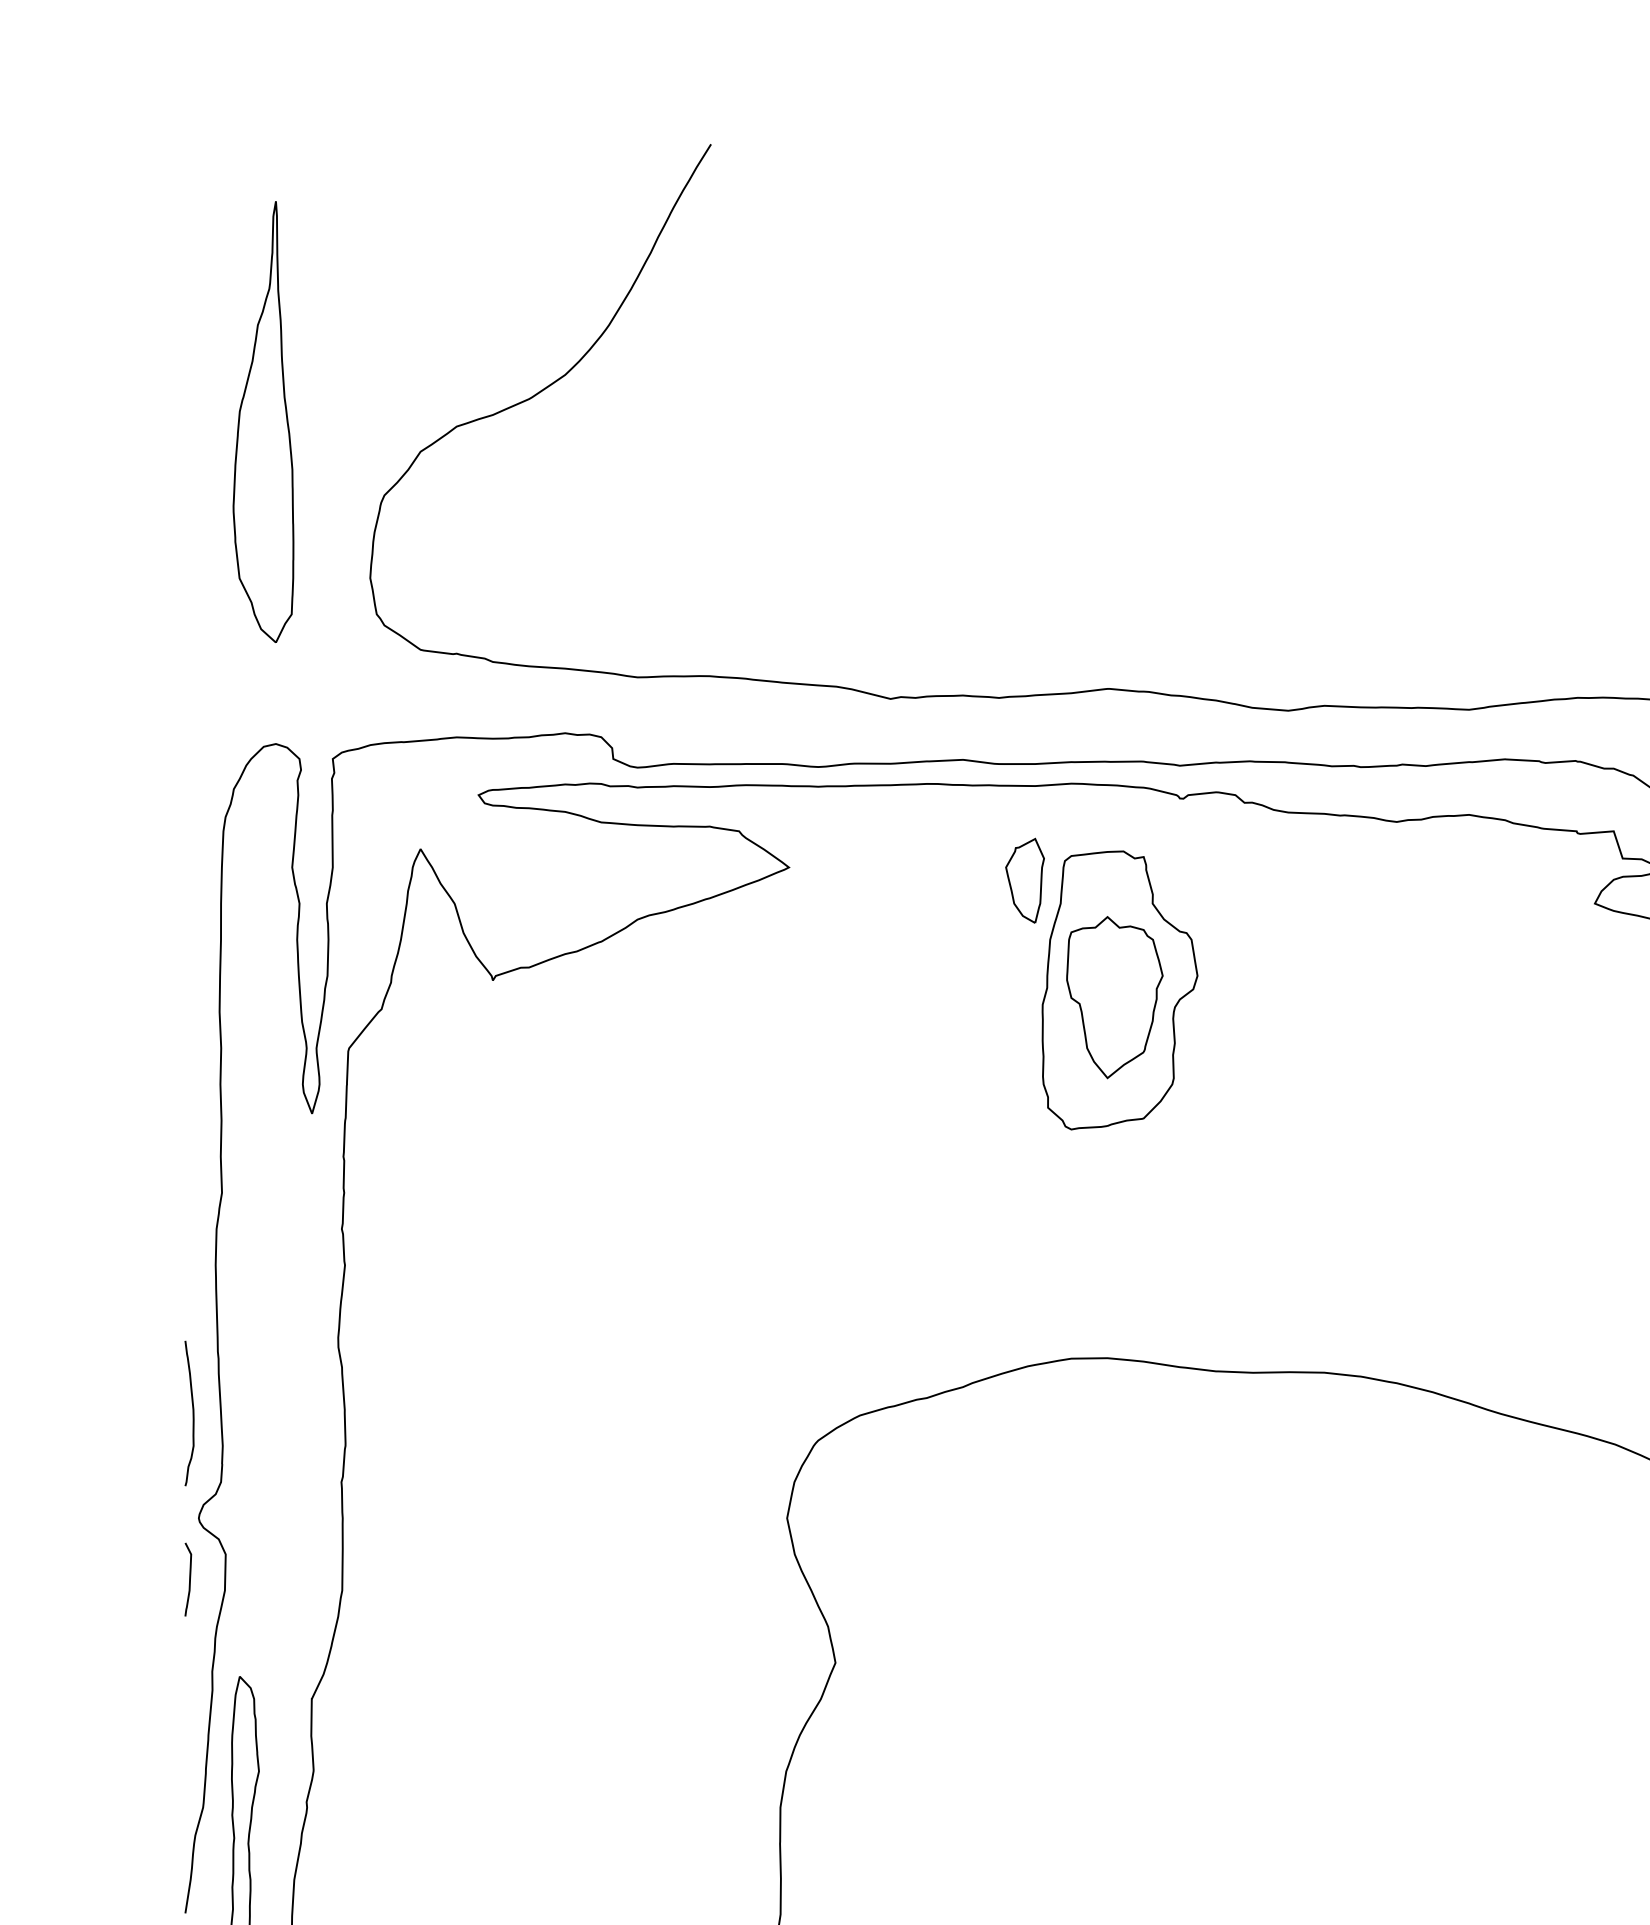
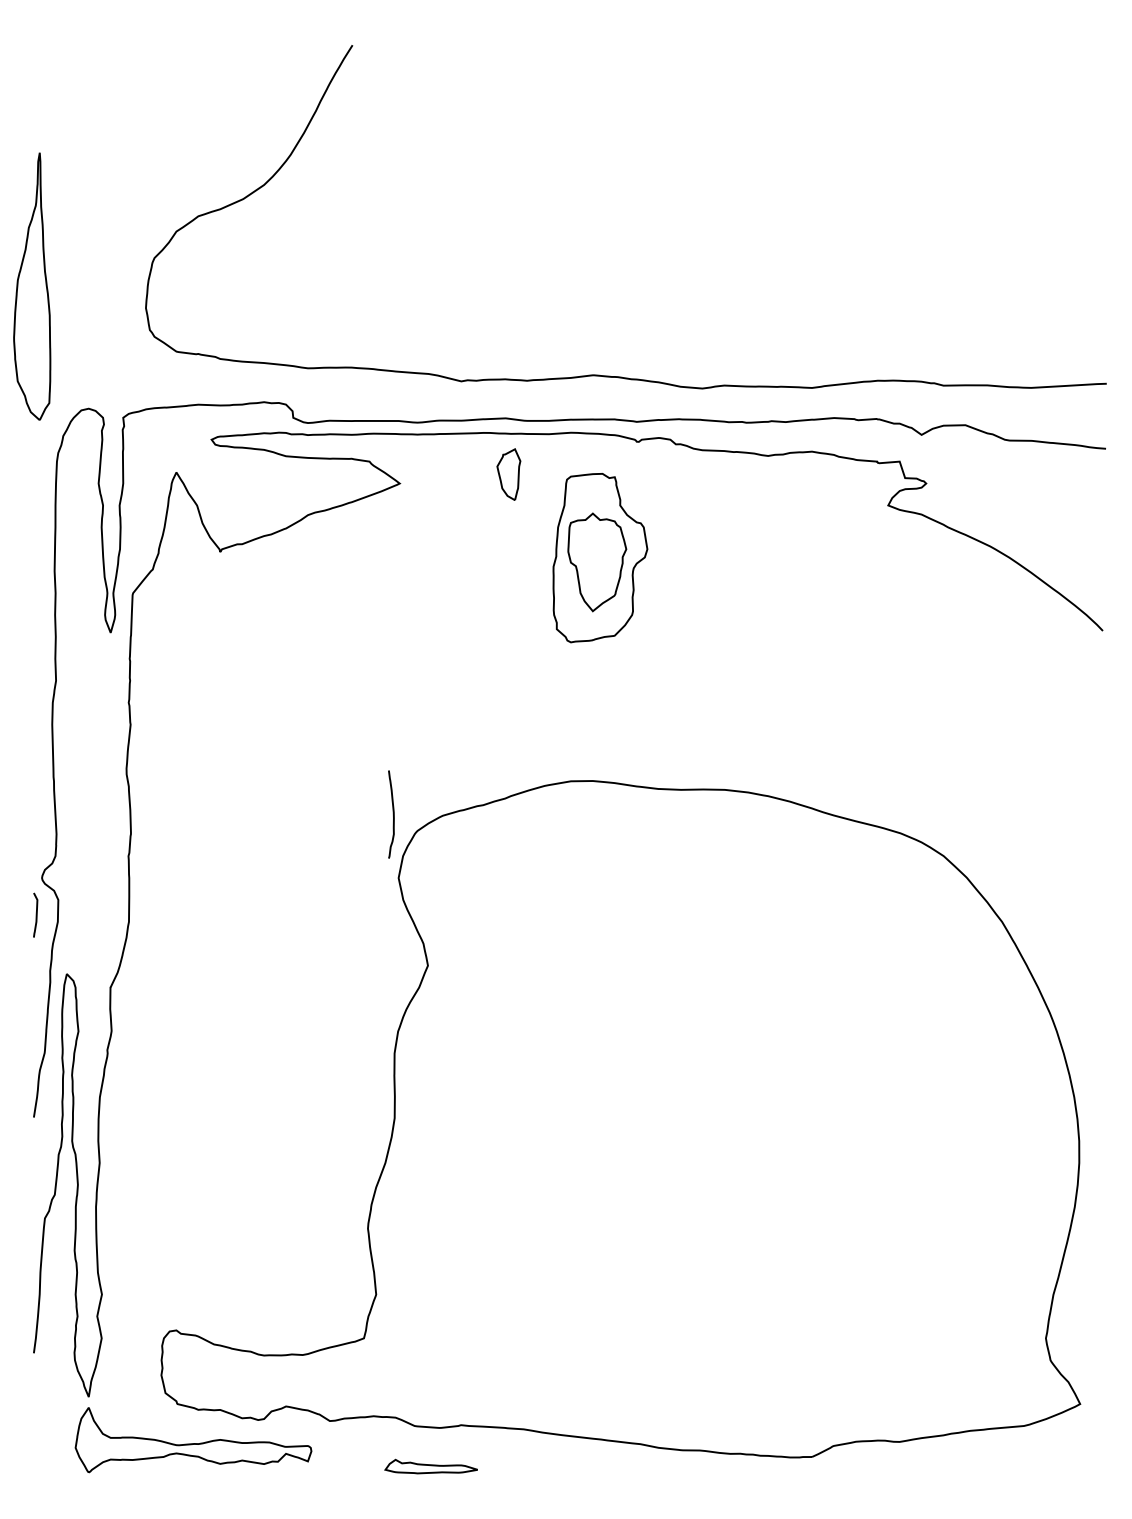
part: (263, 421) -> (32, 286), moved
part: (1024, 880) -> (508, 474), moved
curve: (191, 1413) -> (392, 814), moved

